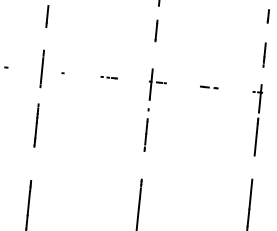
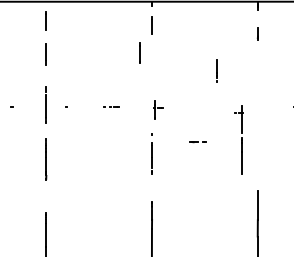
line: (155, 30) -> (139, 52), moved
line: (264, 54) -> (216, 70), moved
part: (157, 84) -> (158, 109), size x0.6
part: (208, 87) -> (197, 142), moved
part: (254, 119) -> (238, 139), moved

